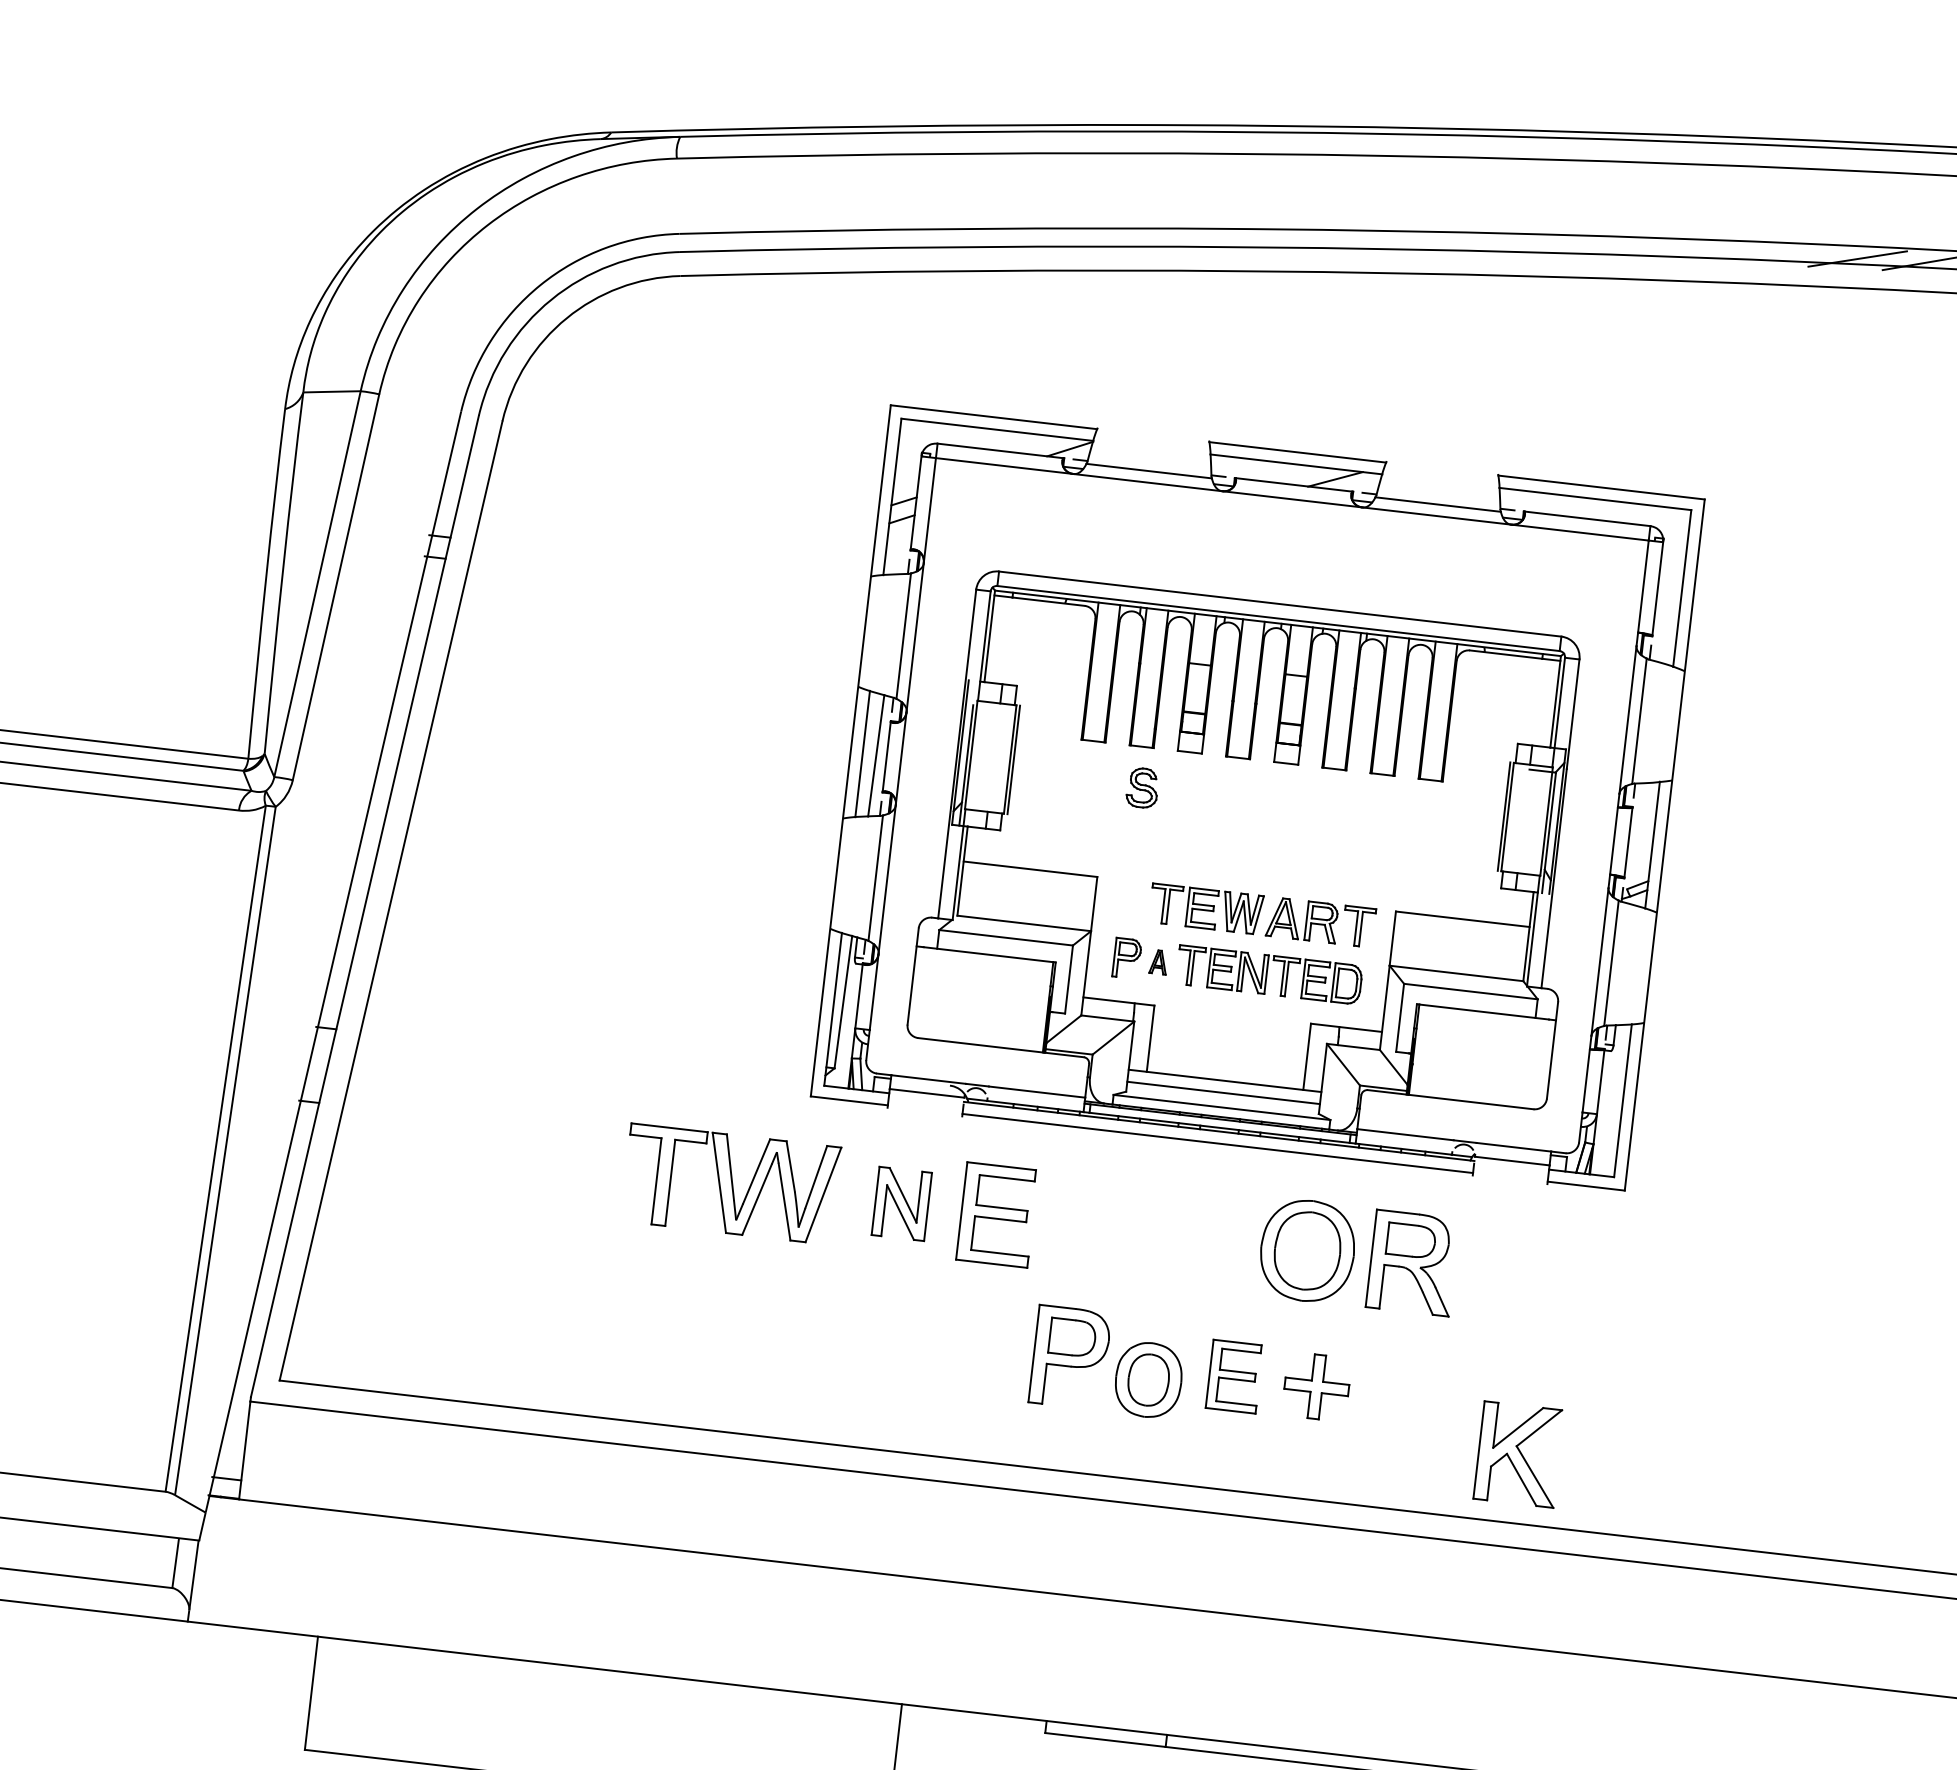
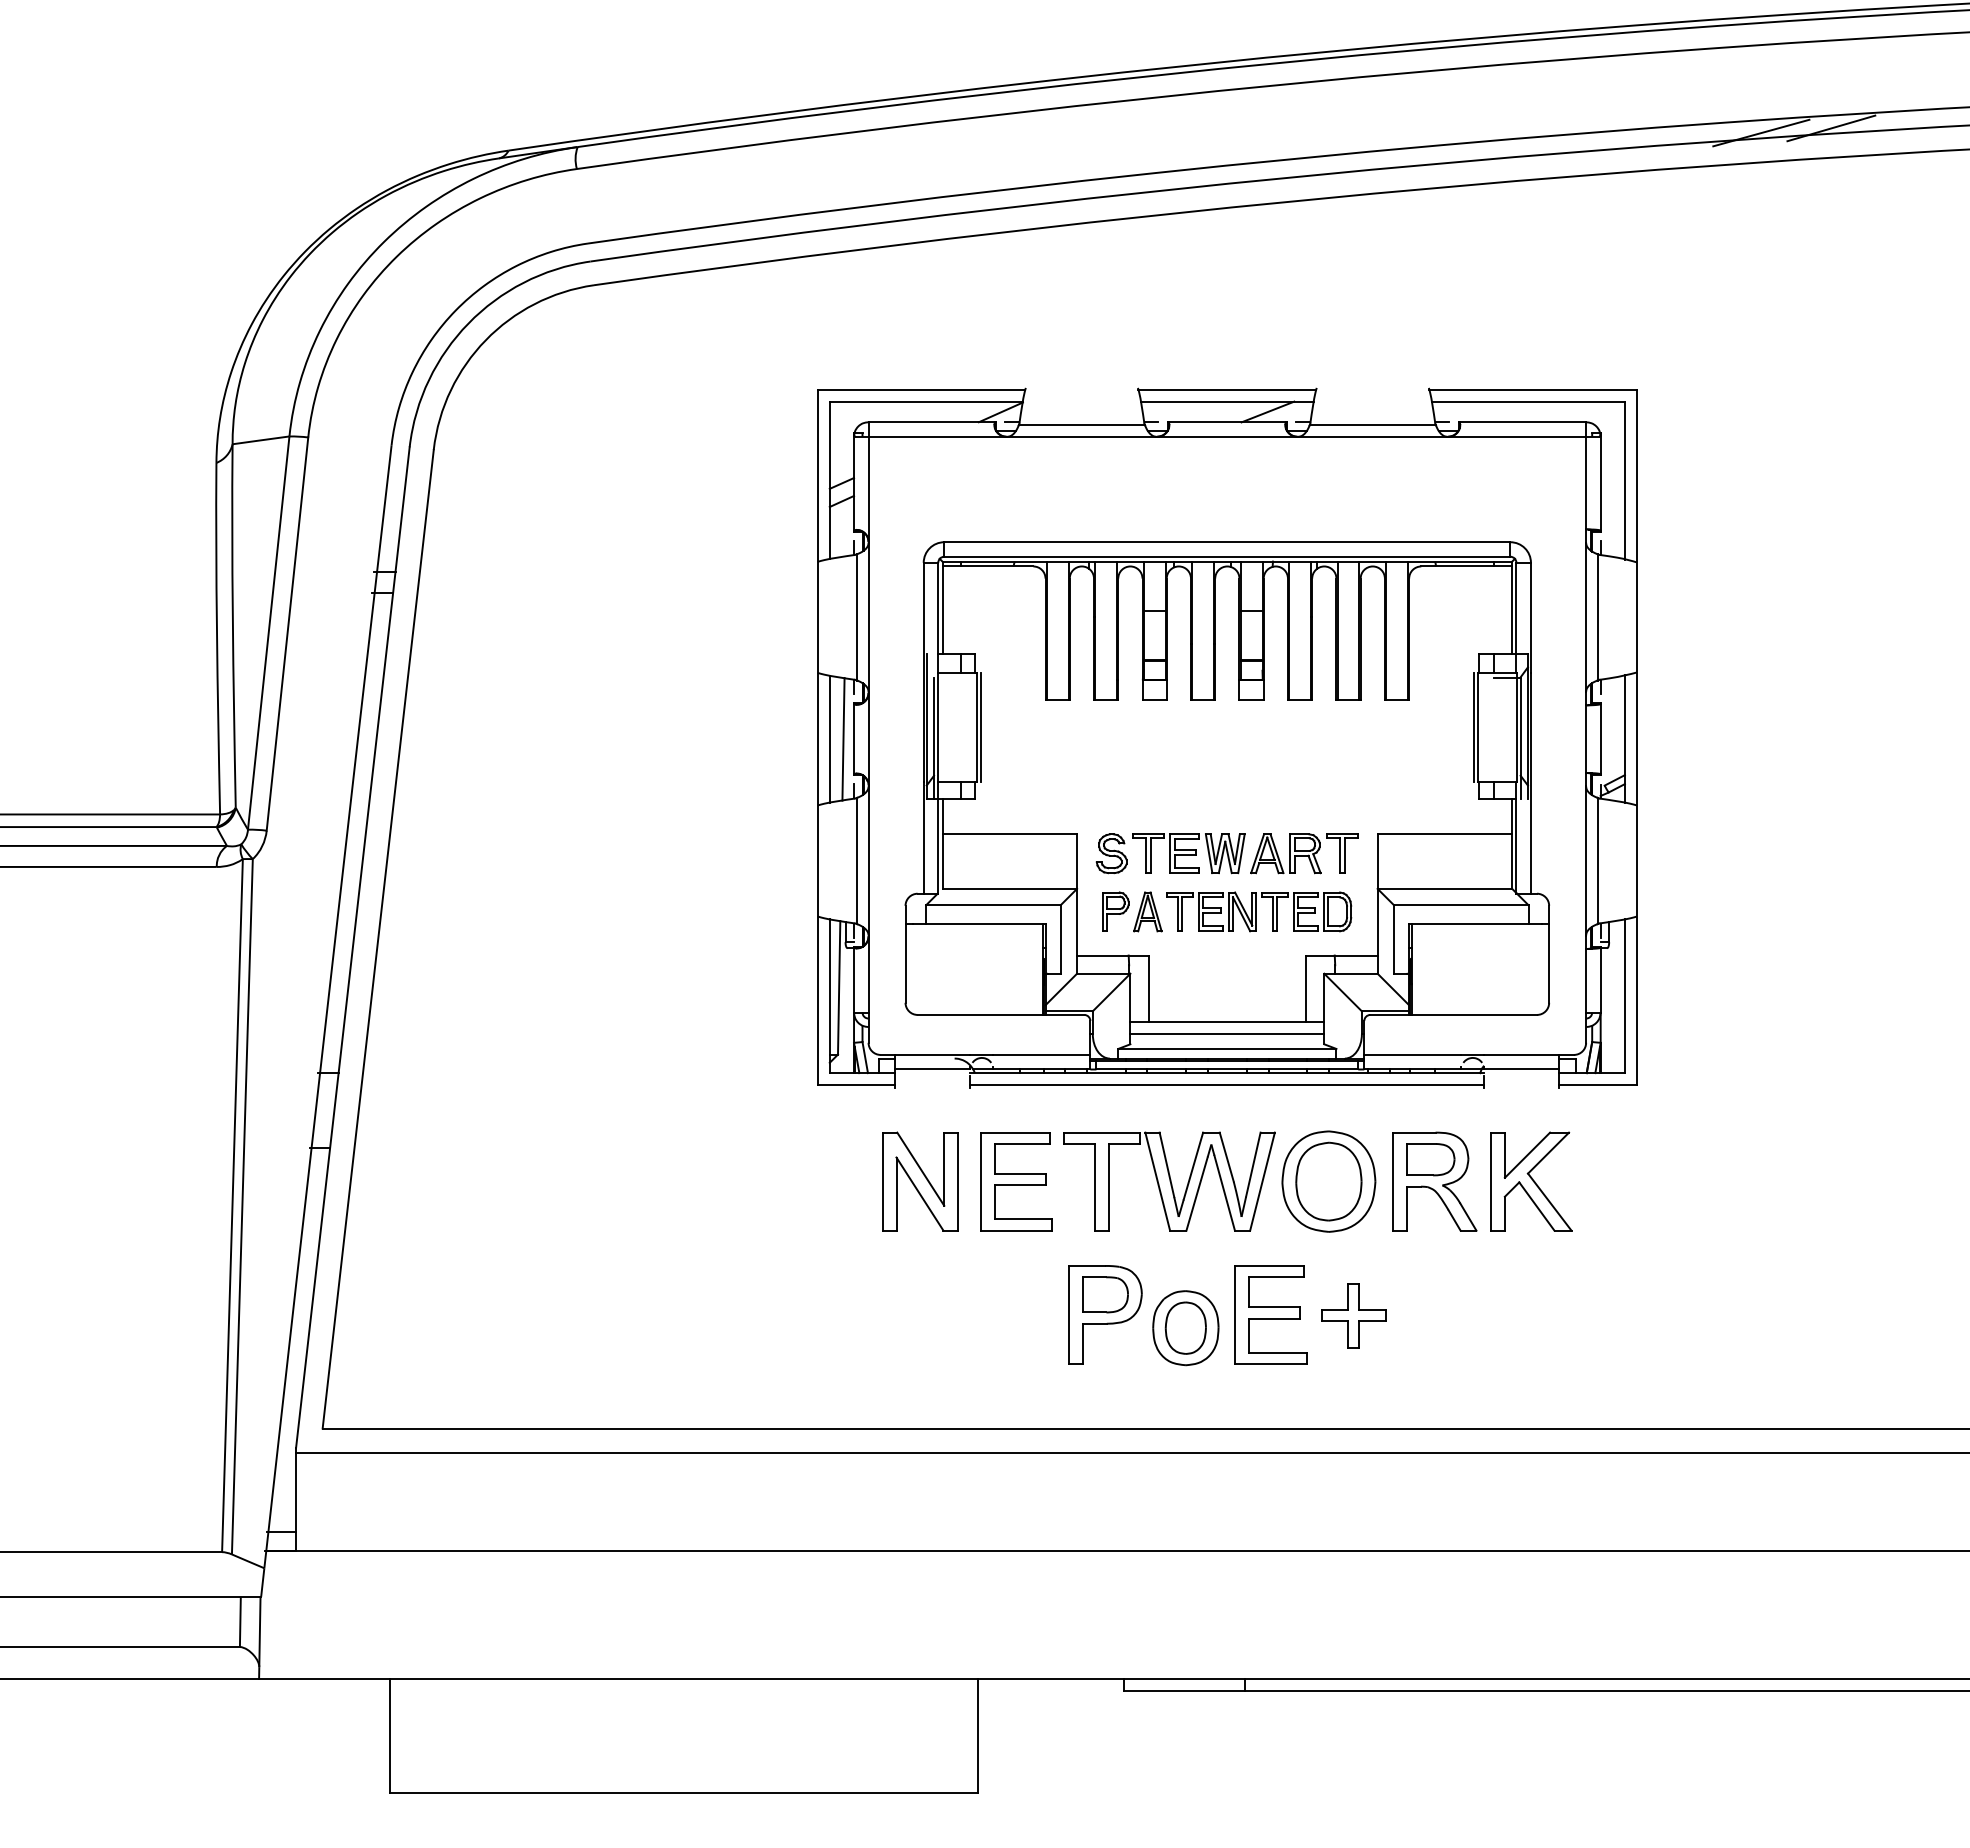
part: (1142, 787) -> (1111, 853), moved
part: (1158, 961) -> (1147, 911), size x1.67
part: (731, 1184) -> (1169, 1181), moved
part: (901, 1203) -> (920, 1181), size x1.43
part: (1234, 1376) -> (1270, 1314), size x1.43
part: (1519, 1454) -> (1531, 1181), moved

